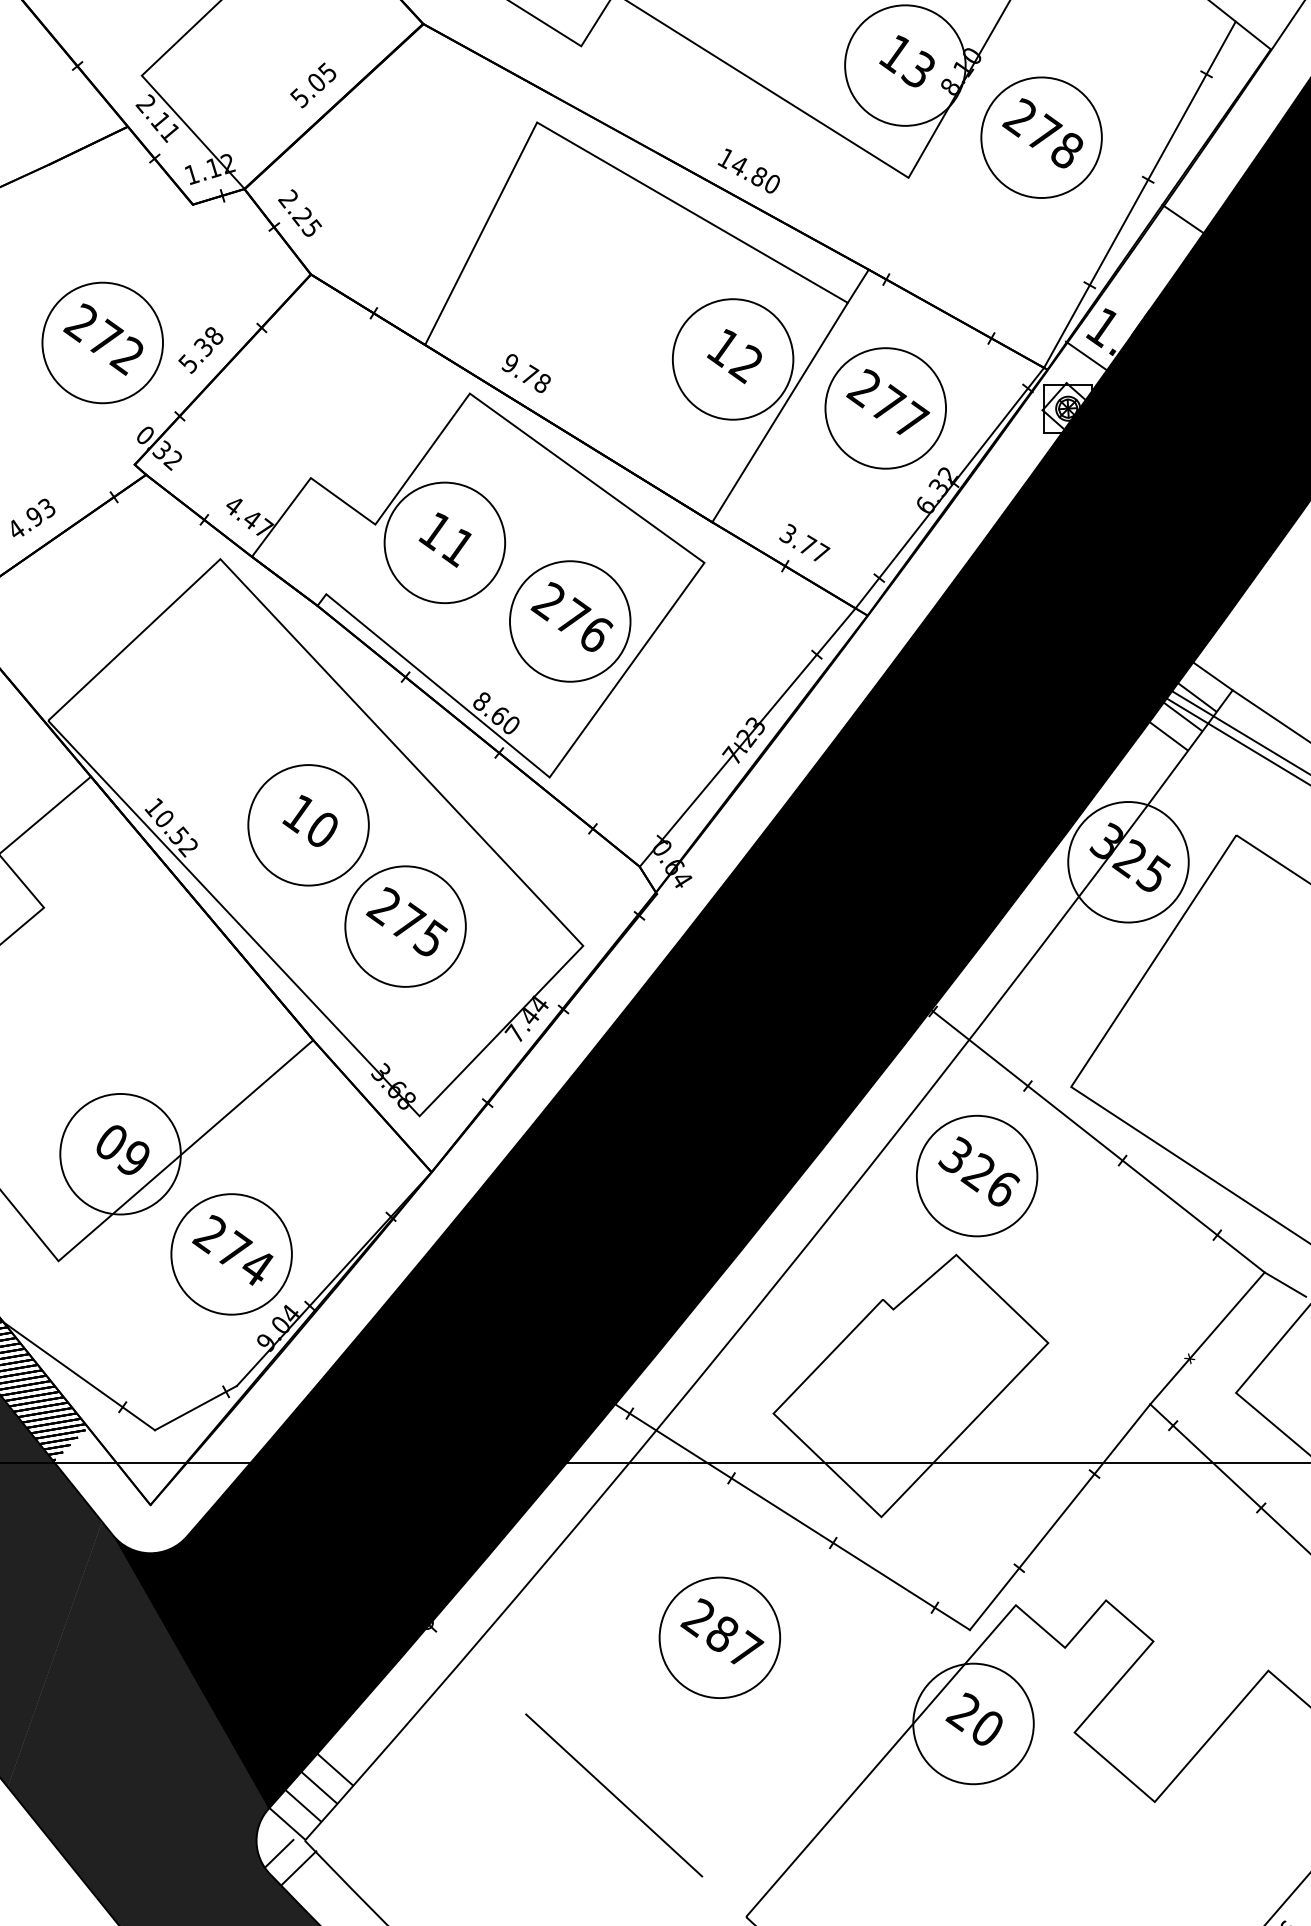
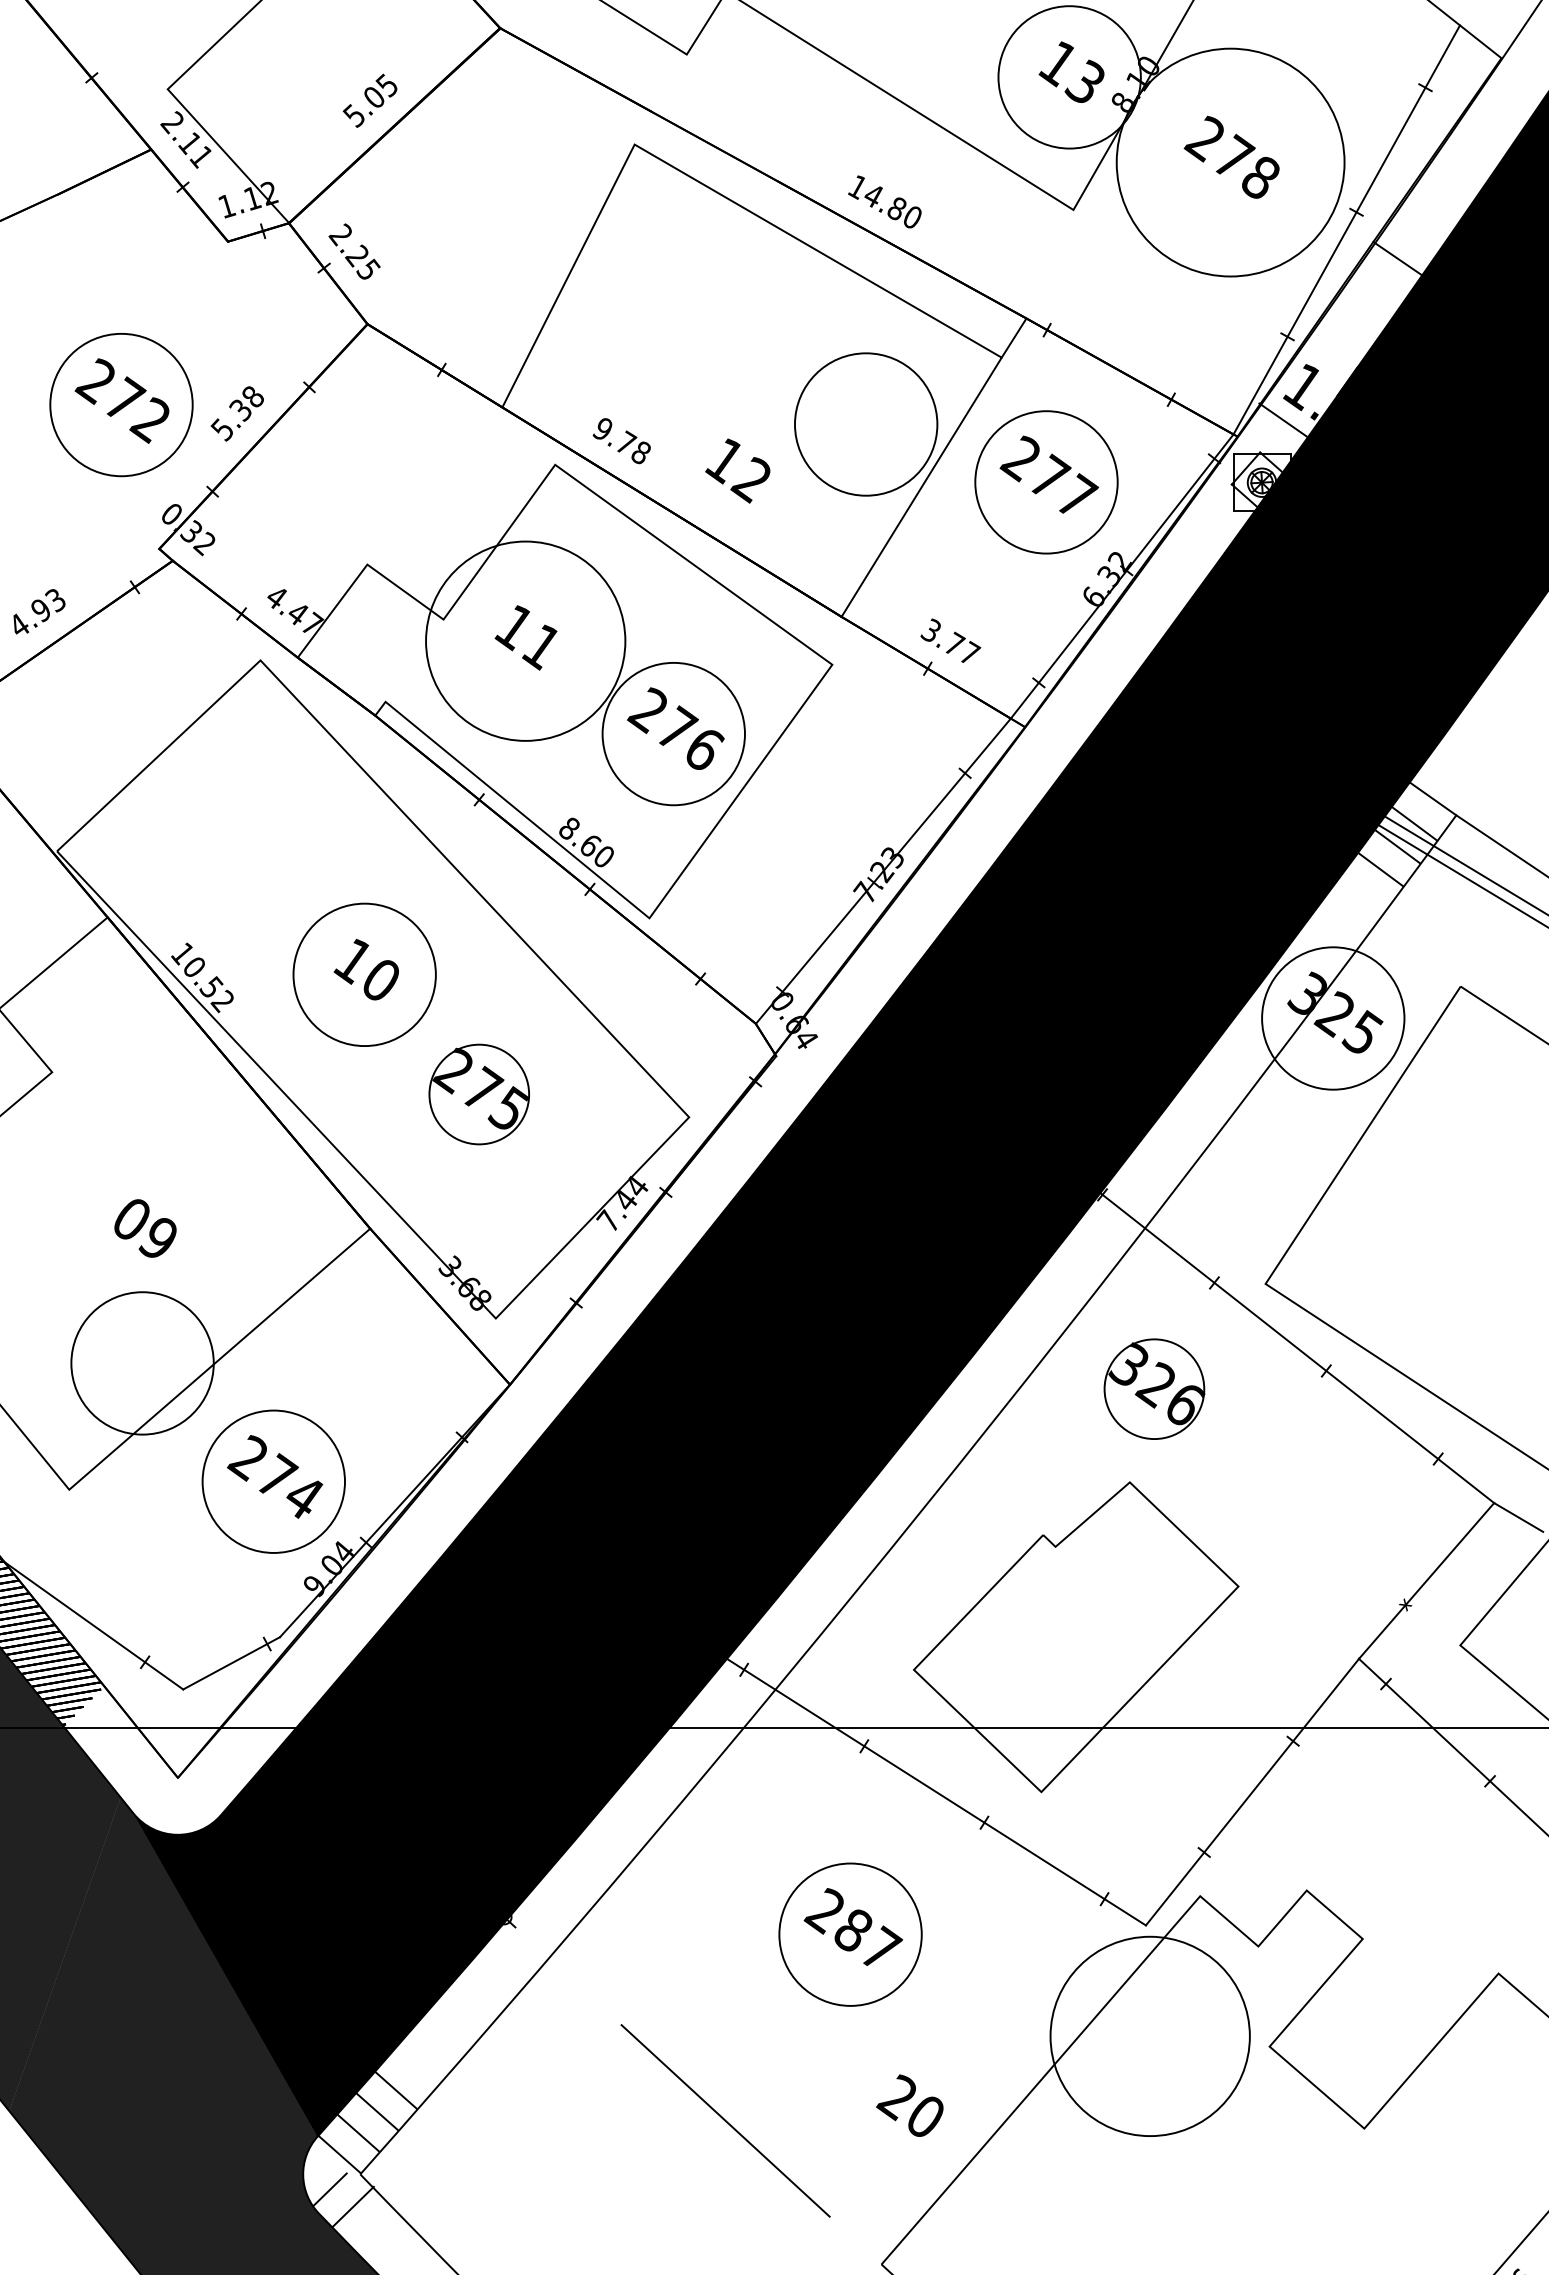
circle: (1041, 137) -> (1230, 162), size x1.6
text: (734, 356) -> (737, 470), moved
circle: (444, 543) -> (525, 641), size x1.4
circle: (405, 926) -> (479, 1094), size x0.7
text: (123, 1150) -> (145, 1228), moved
circle: (977, 1176) -> (1154, 1389), size x0.7
text: (973, 1718) -> (909, 2105), moved
circle: (973, 1724) -> (1150, 2036), size x1.4

